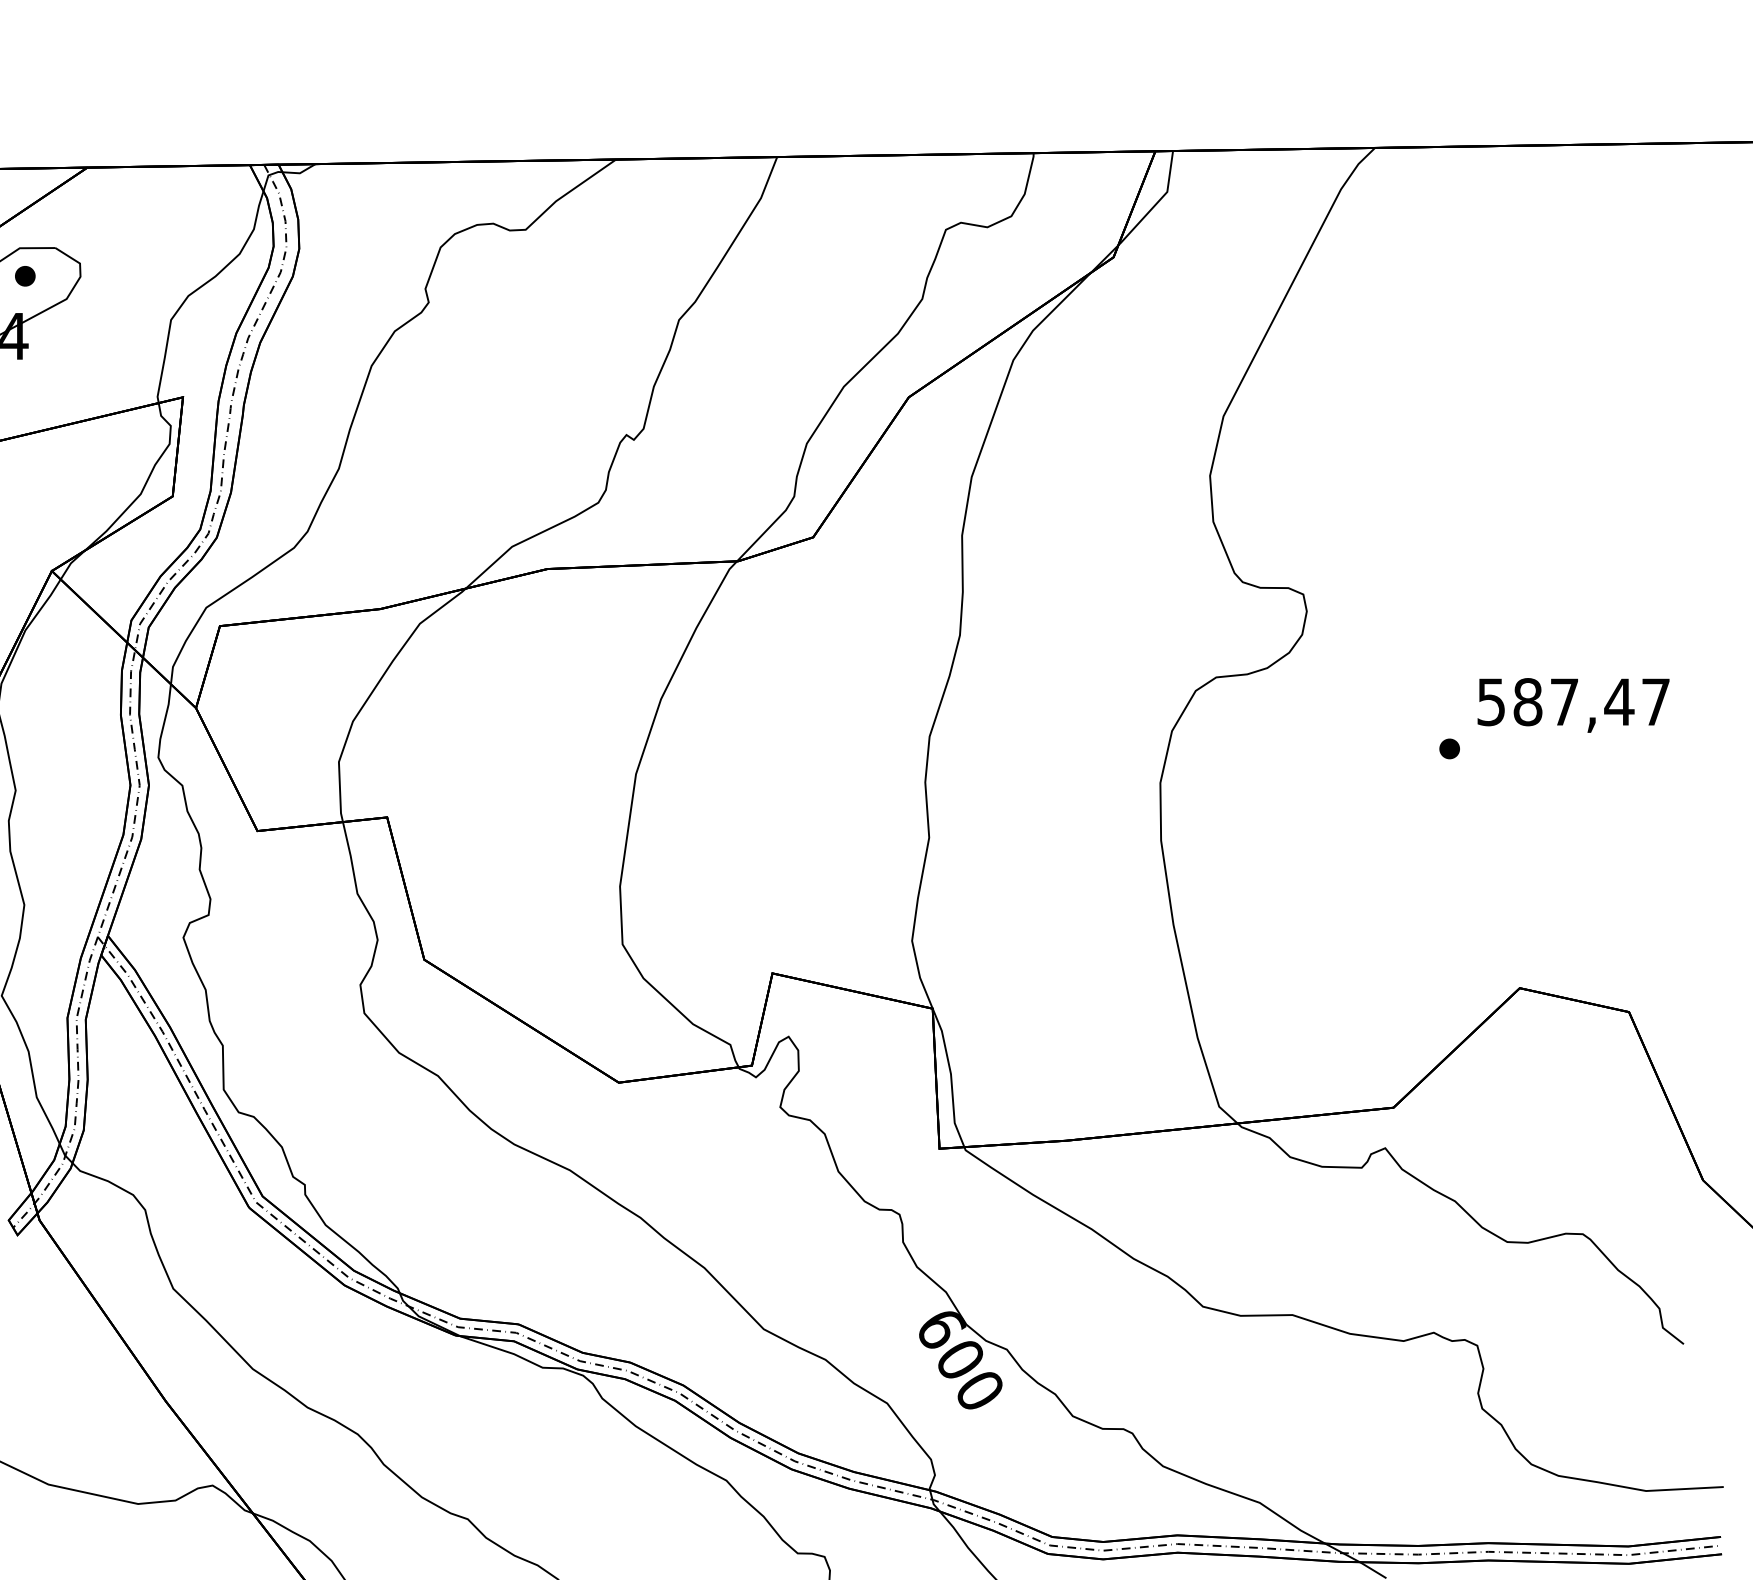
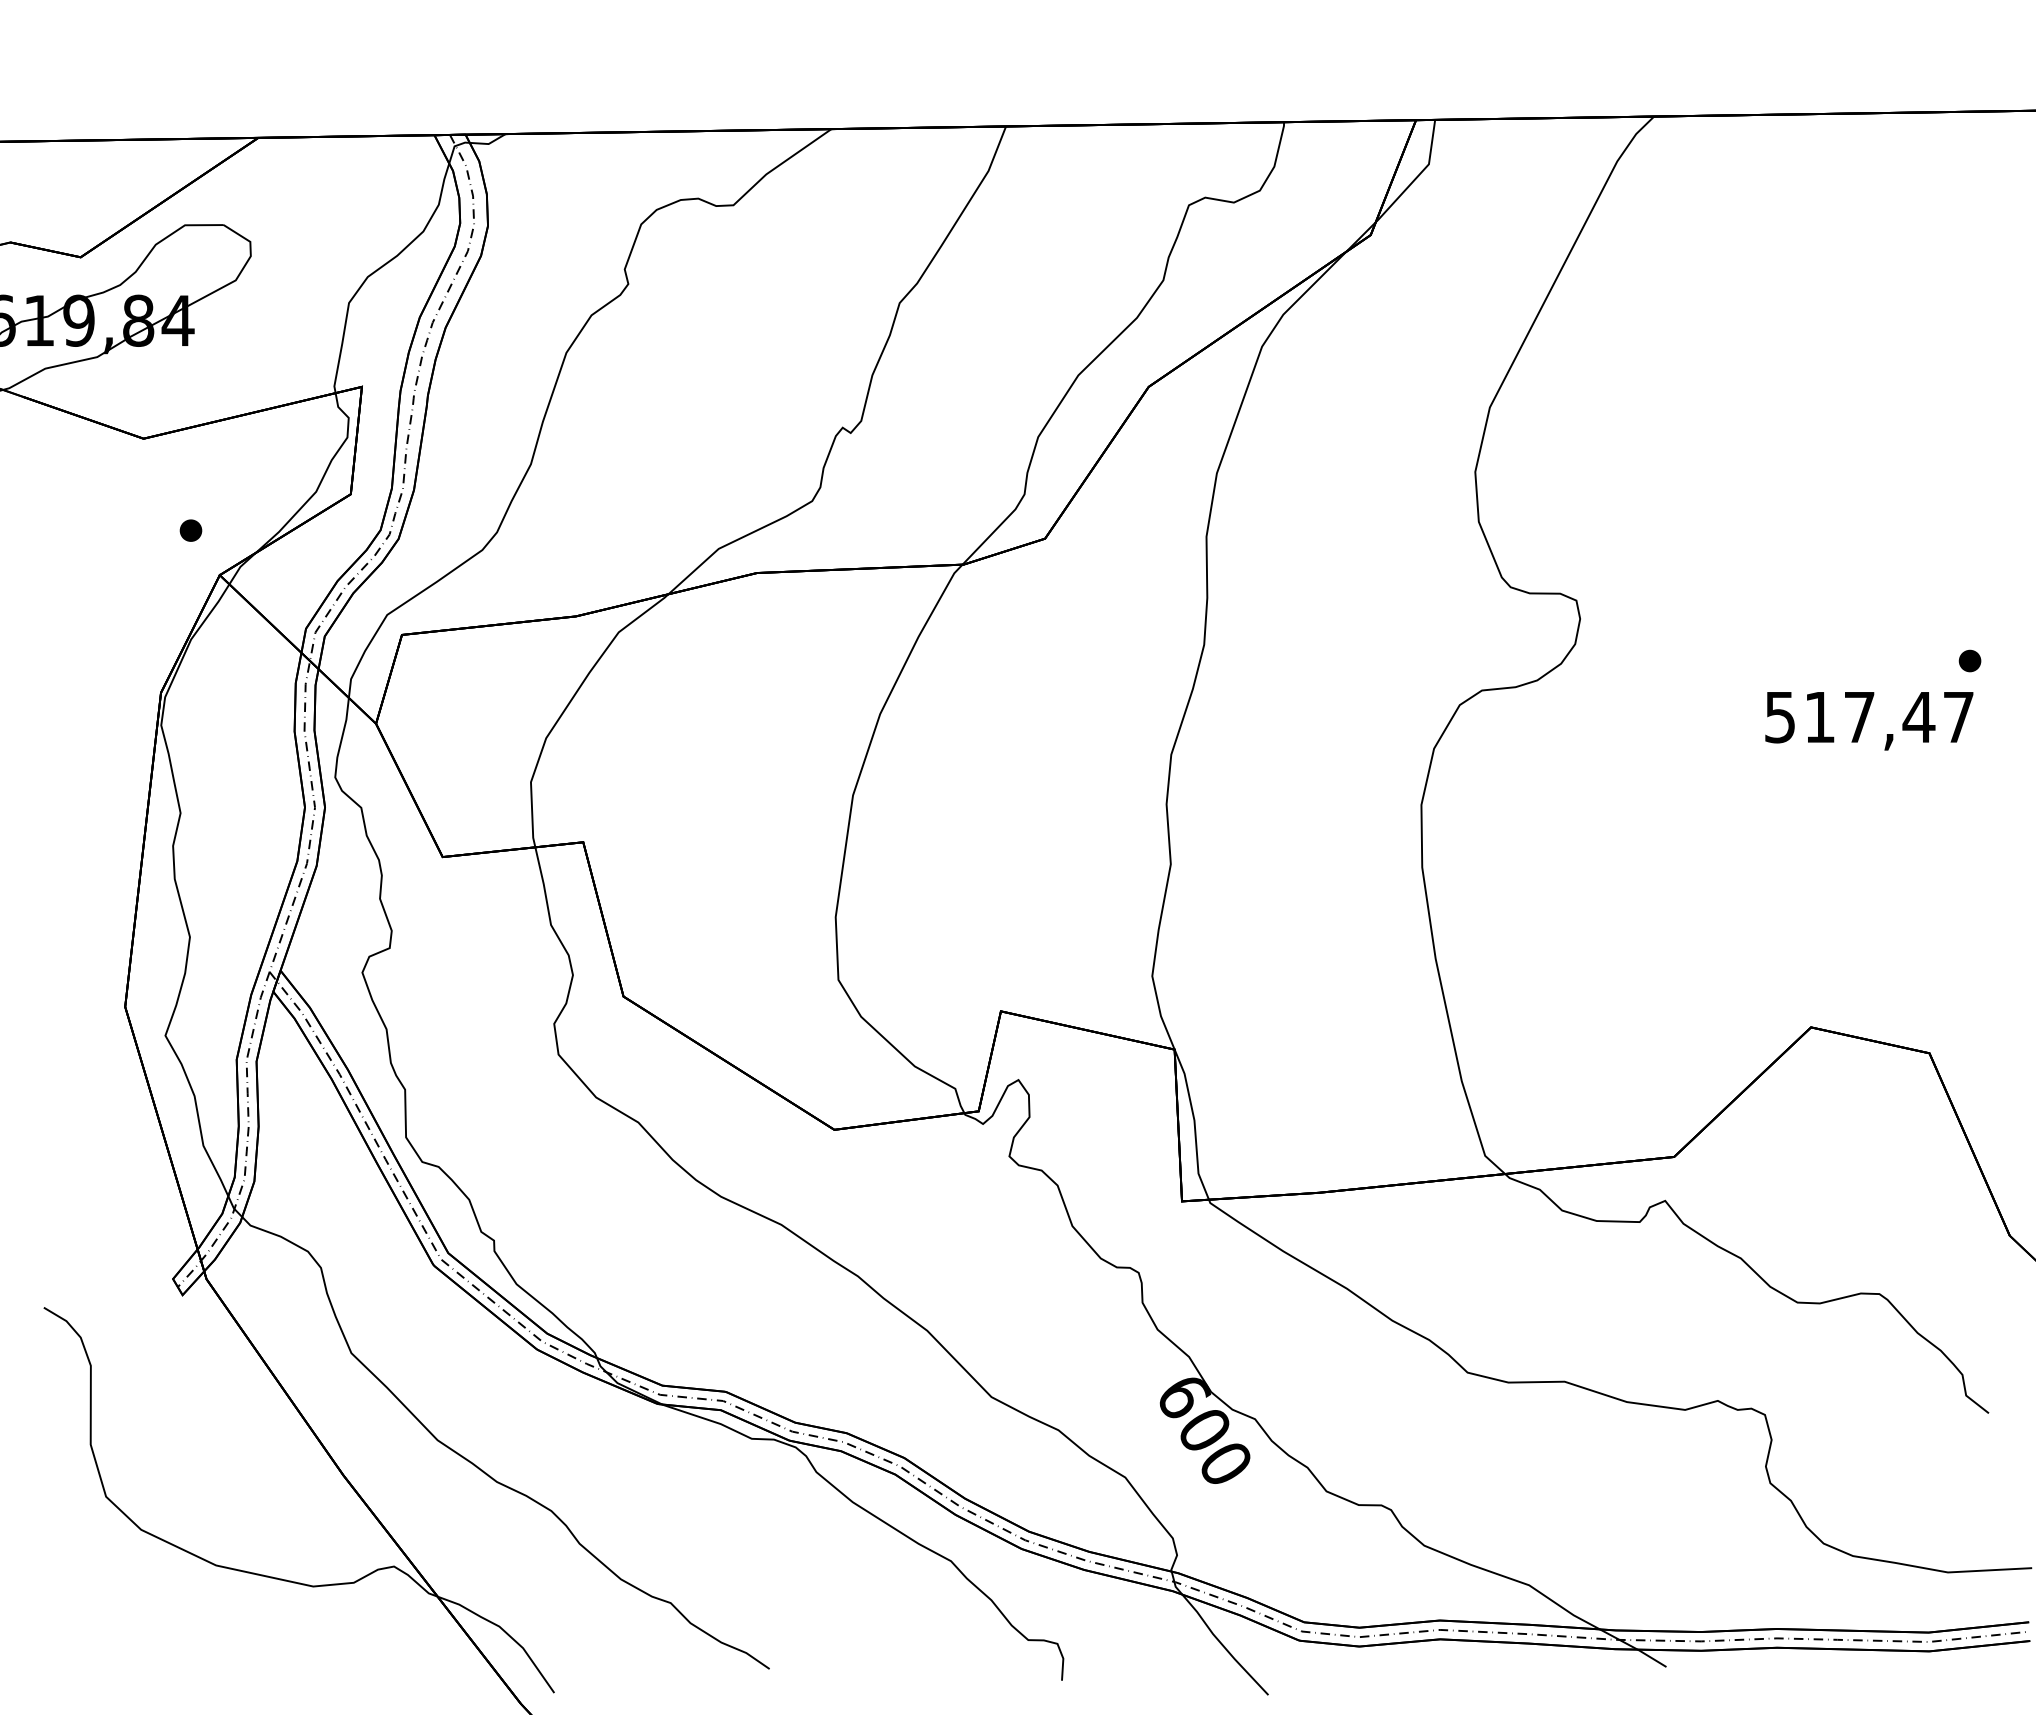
part: (24, 276) -> (190, 530), moved
text: (1527, 702) -> (1819, 717), 587,47 -> 517,47
part: (1449, 748) -> (1969, 660), moved

